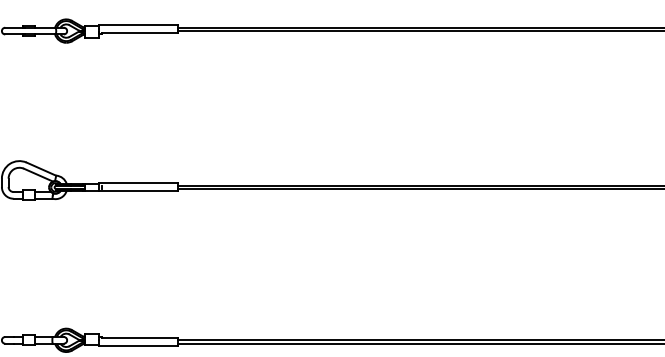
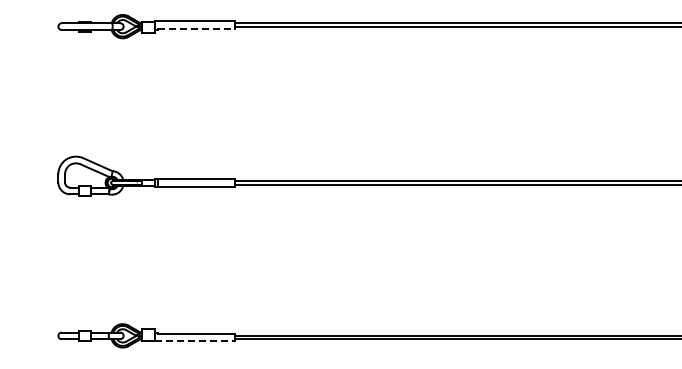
line: (140, 32) -> (196, 28), solid -> dashed
line: (138, 345) -> (194, 341), solid -> dashed

